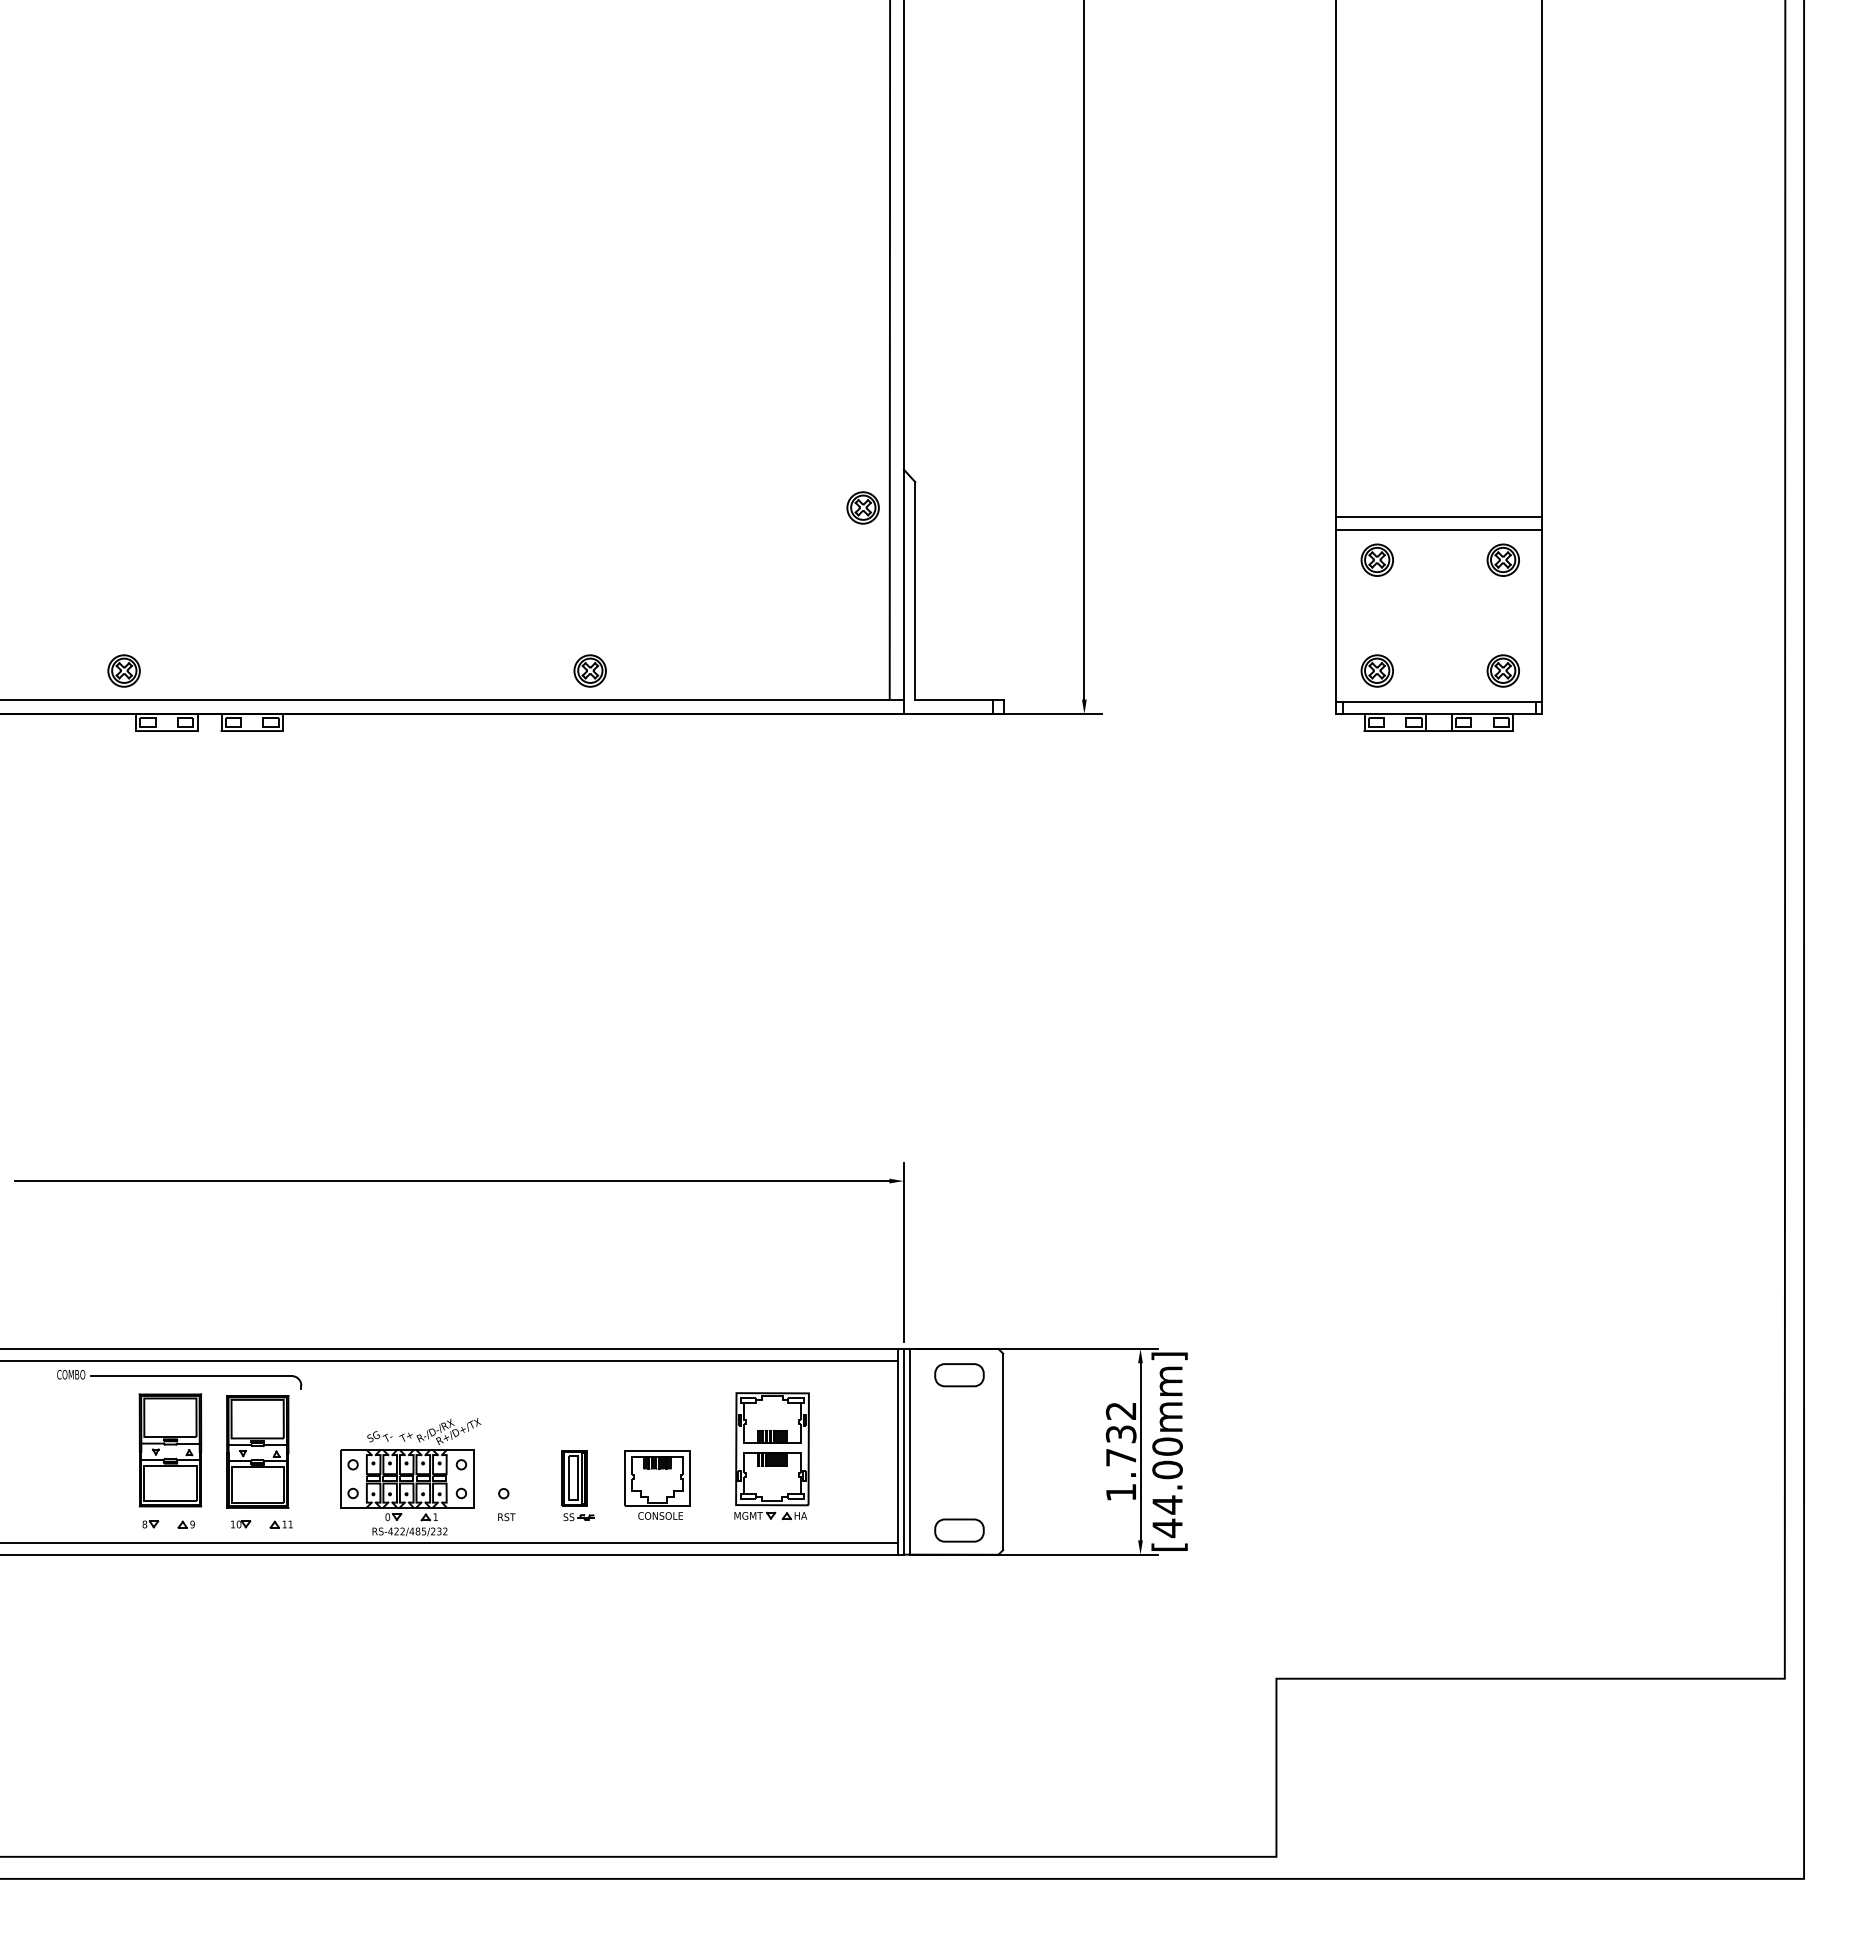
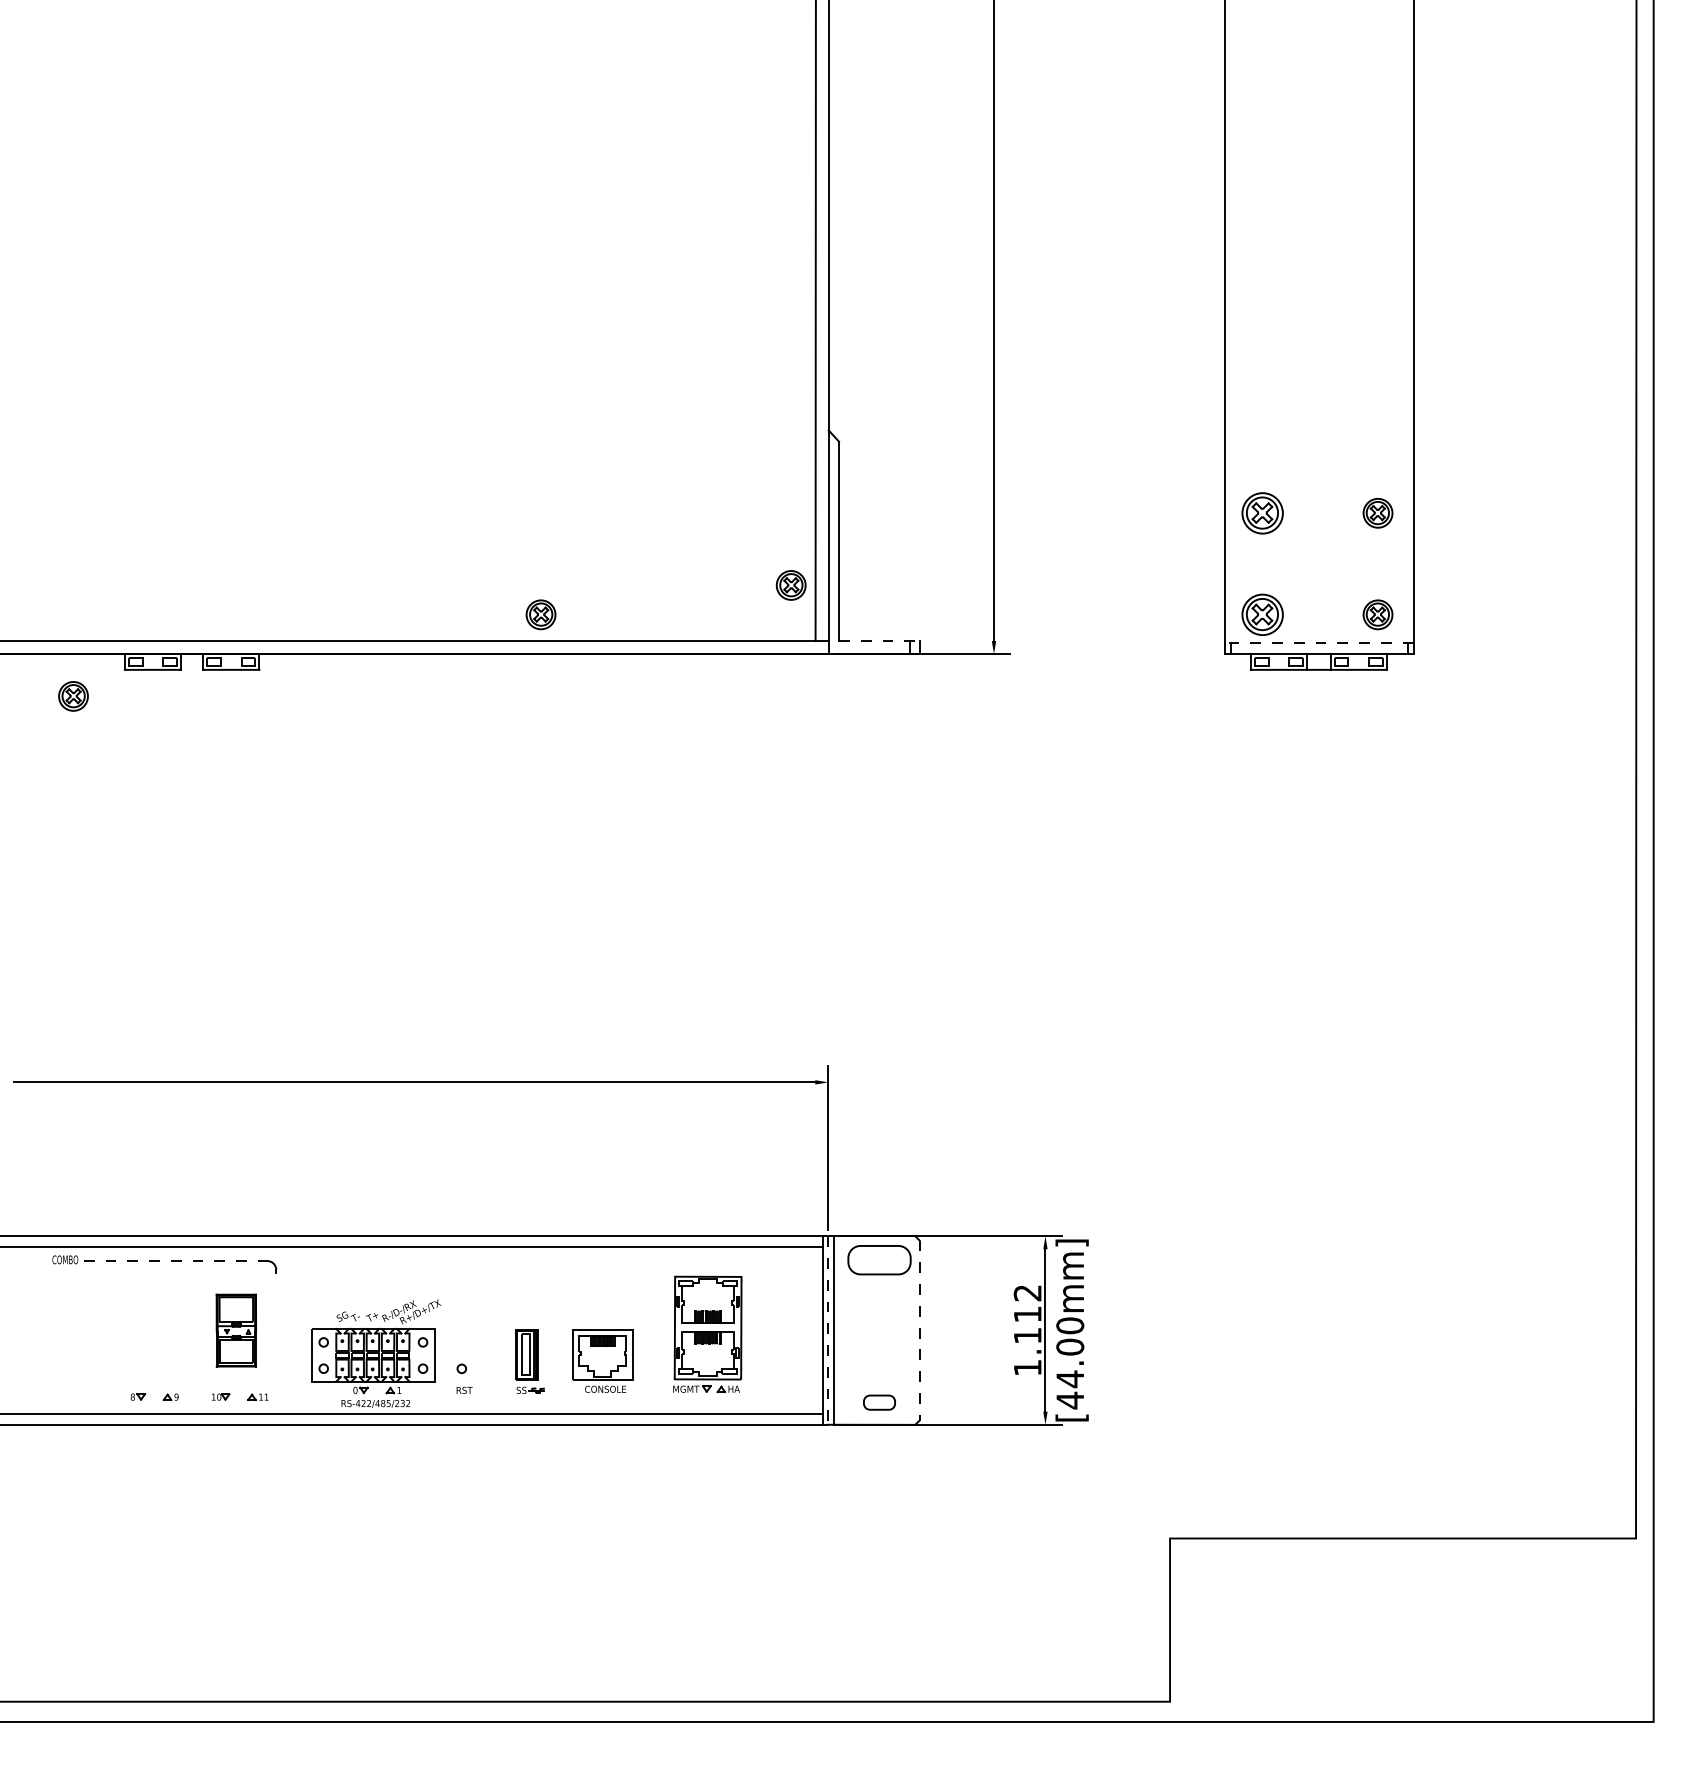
part: (862, 507) -> (790, 585), moved
line: (1439, 517) -> (1319, 474), removed
line: (1439, 530) -> (1319, 486), removed
part: (1376, 559) -> (1261, 512), size x1.4
part: (123, 670) -> (72, 695), moved
part: (1376, 670) -> (1261, 614), size x1.4
line: (959, 699) -> (879, 640), solid -> dashed
line: (1439, 702) -> (1319, 643), solid -> dashed
part: (959, 1375) -> (879, 1260), size x1.4
line: (192, 1376) -> (176, 1261), solid -> dashed
text: (1120, 1445) -> (1027, 1324), 1.732 -> 1.112
part: (170, 1450) -> (156, 1329), removed
part: (257, 1451) -> (236, 1330), size x0.7
line: (903, 1451) -> (828, 1330), solid -> dashed
line: (1003, 1452) -> (919, 1331), solid -> dashed
part: (959, 1530) -> (879, 1402), size x0.7

